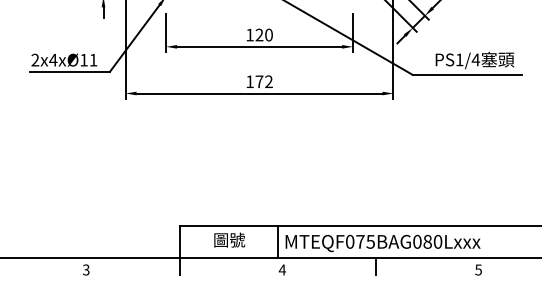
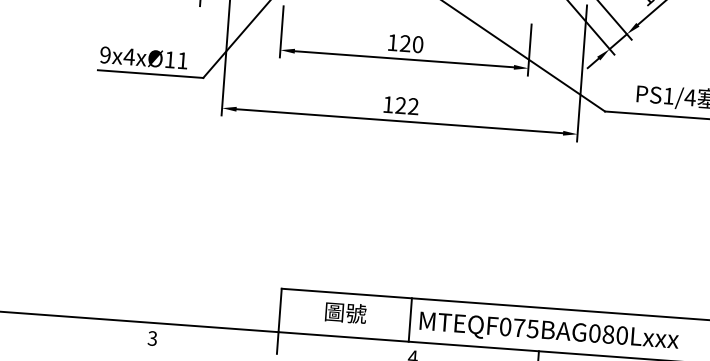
text: (35, 60) -> (105, 55), 2x4xØ11 -> 9x4xØ11
text: (259, 81) -> (400, 105), 172 -> 122

